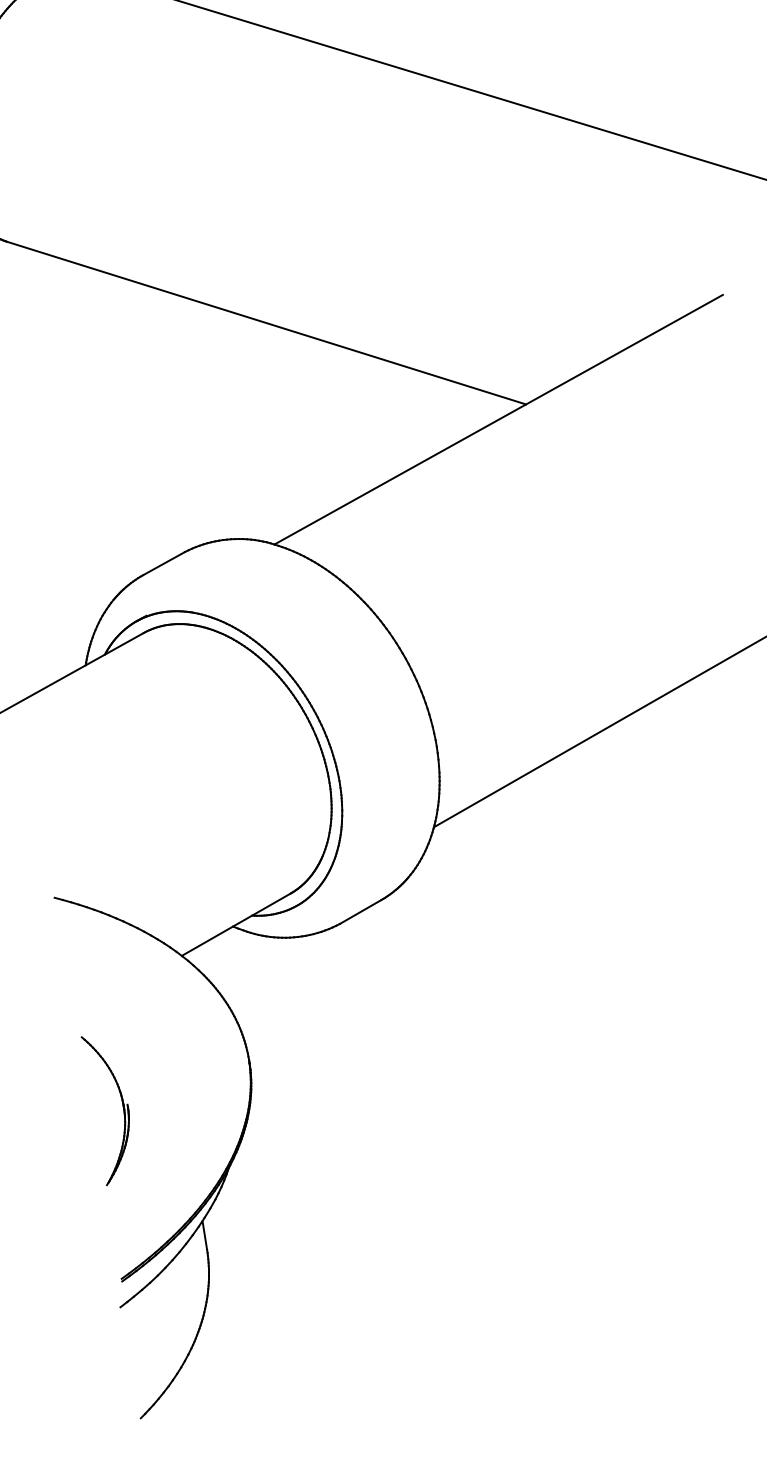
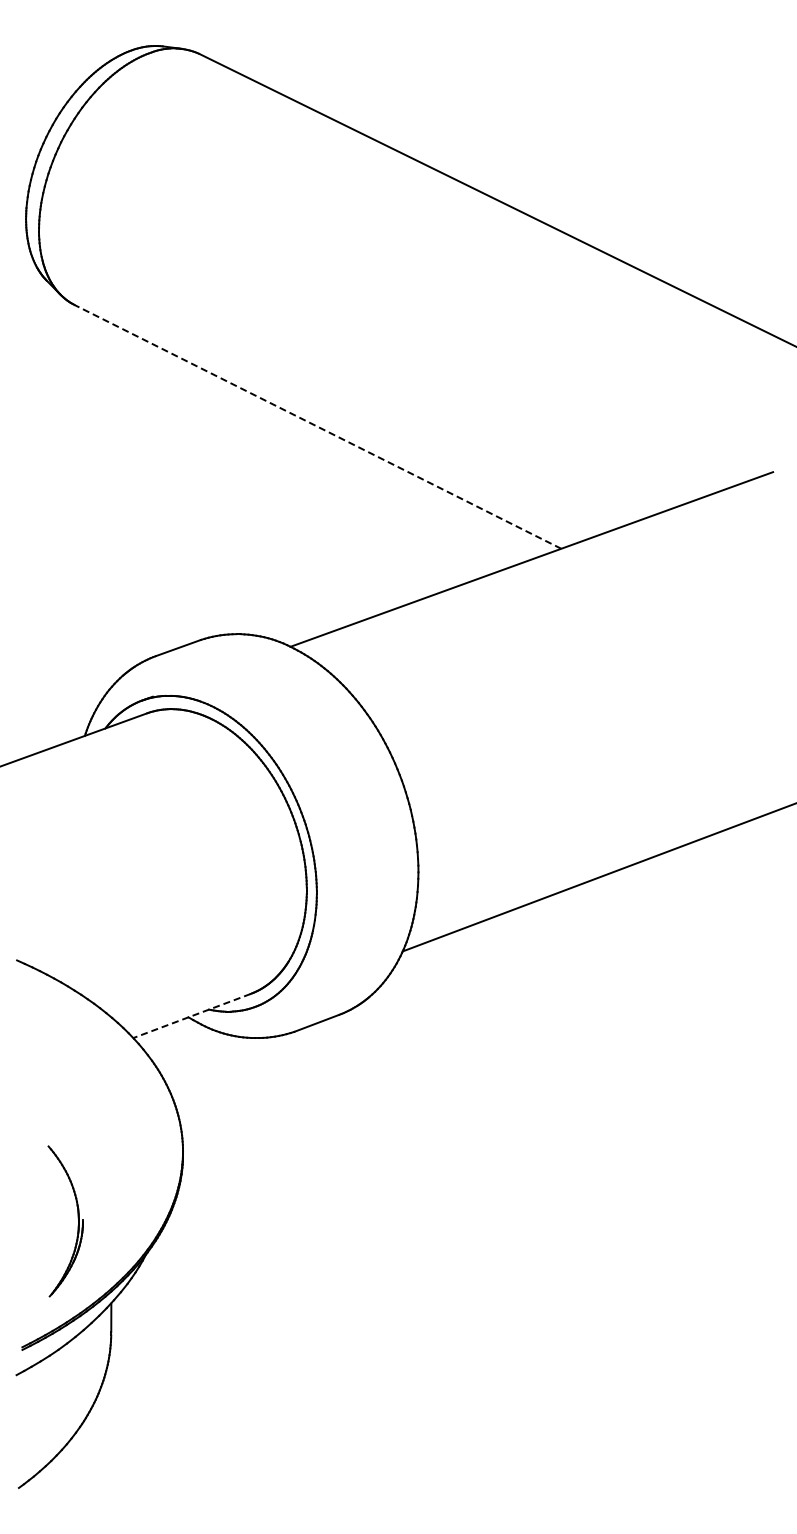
line: (265, 322) -> (317, 426), solid -> dashed
line: (236, 925) -> (192, 1016), solid -> dashed
part: (121, 1102) -> (77, 1217), moved

